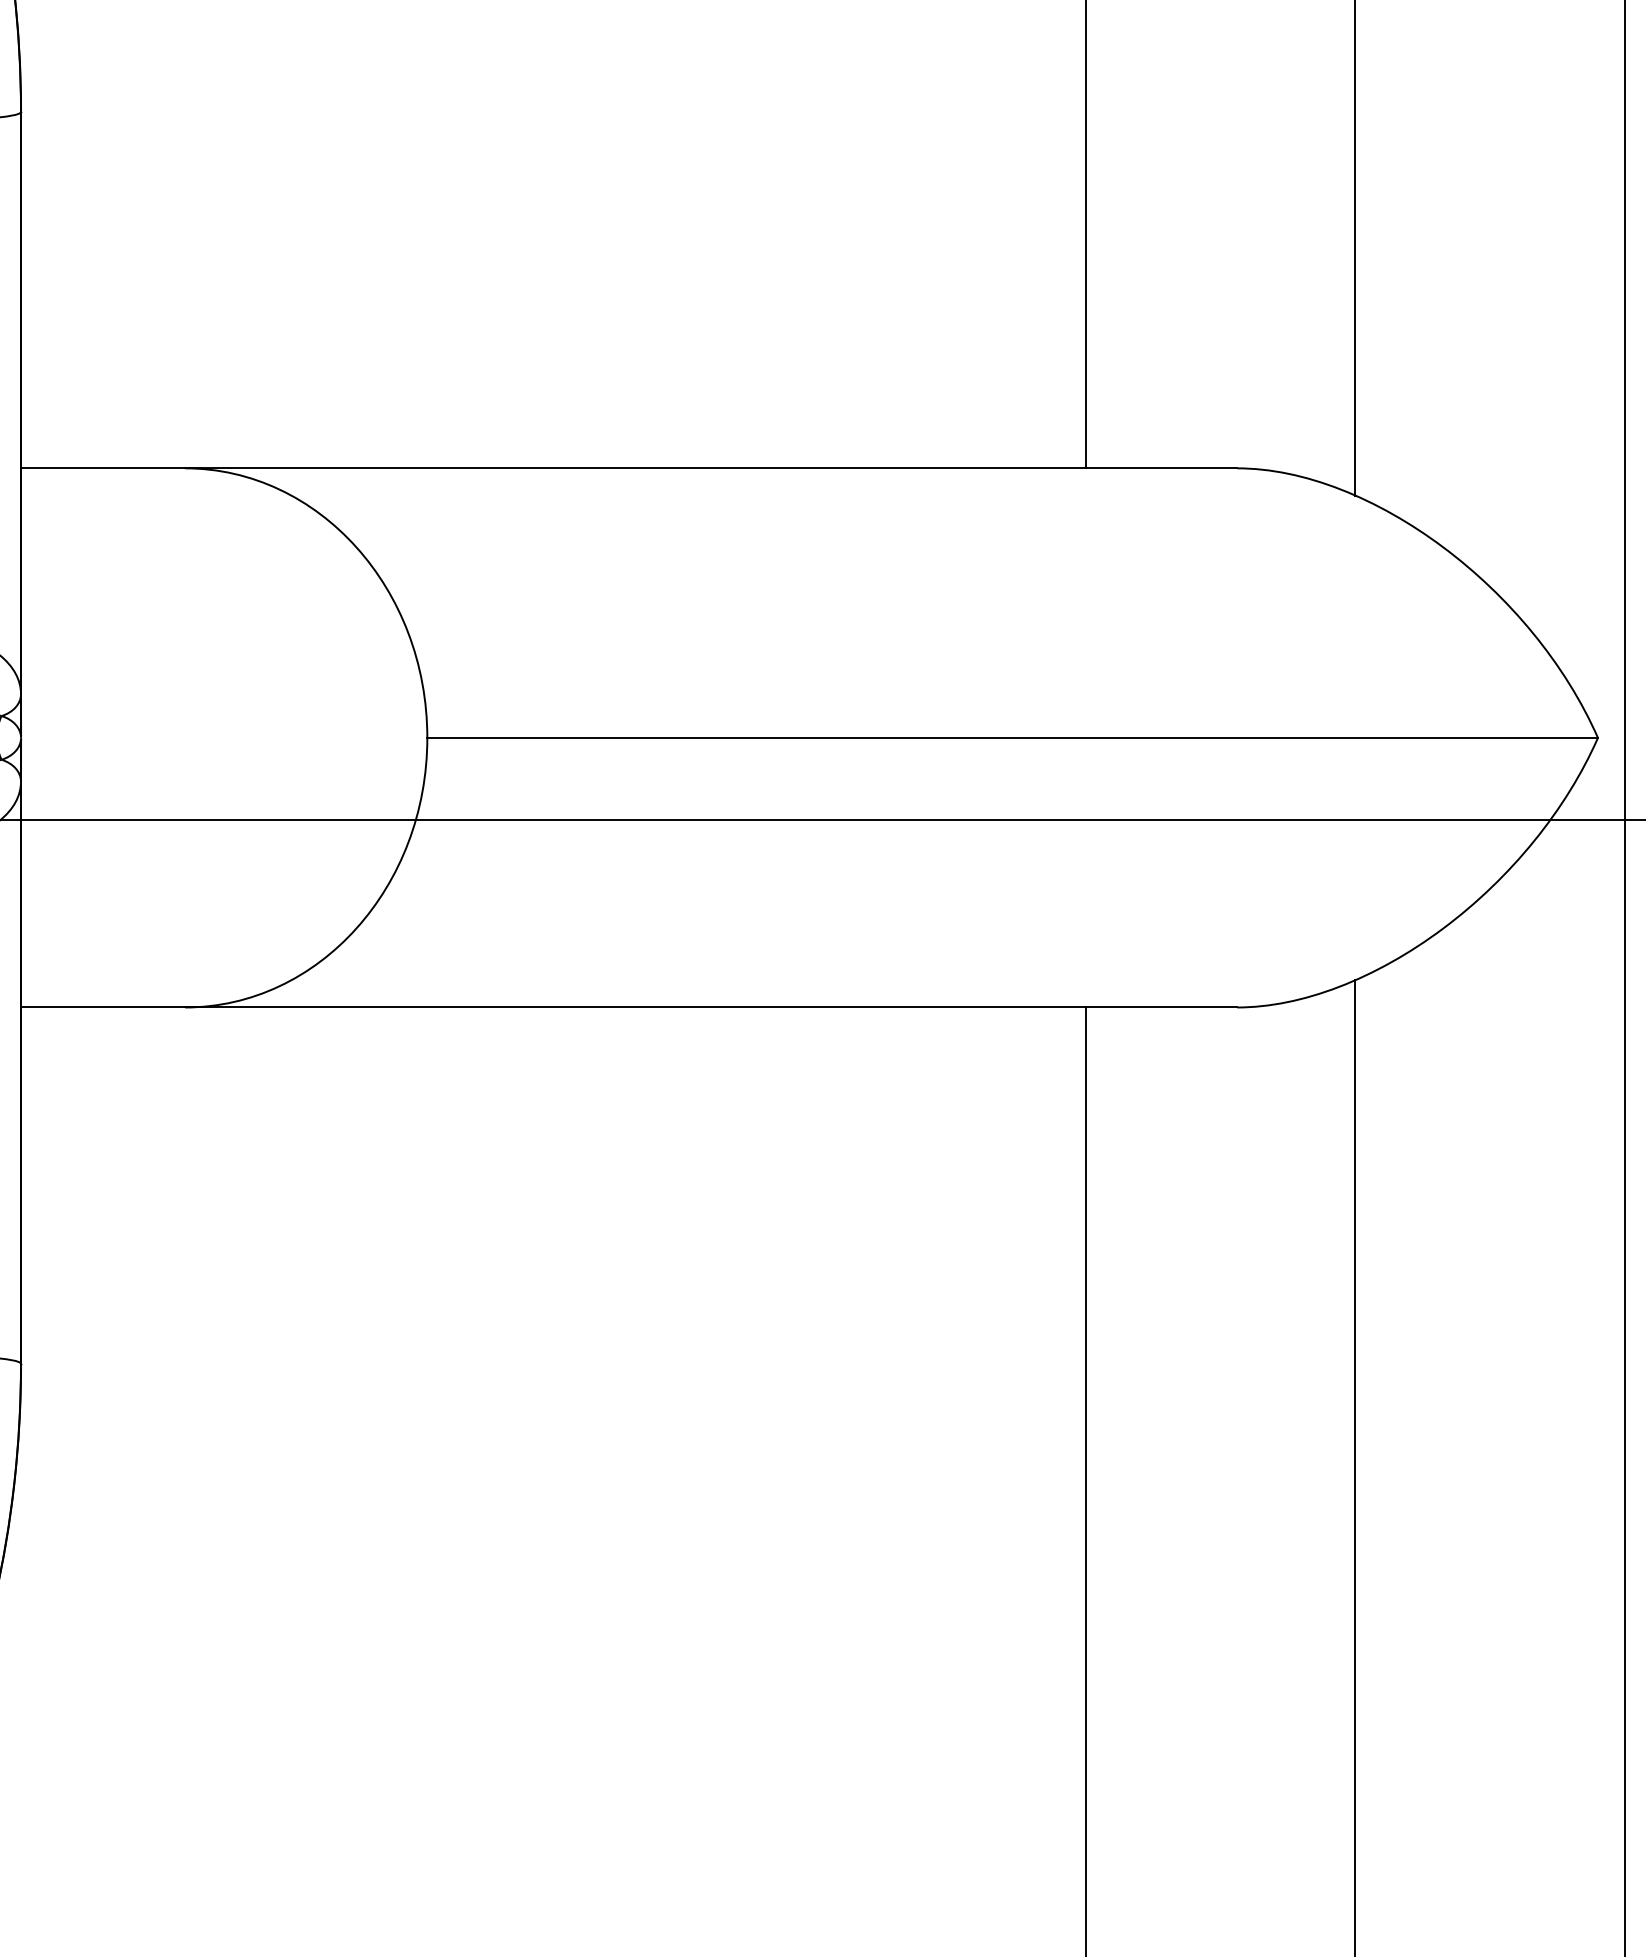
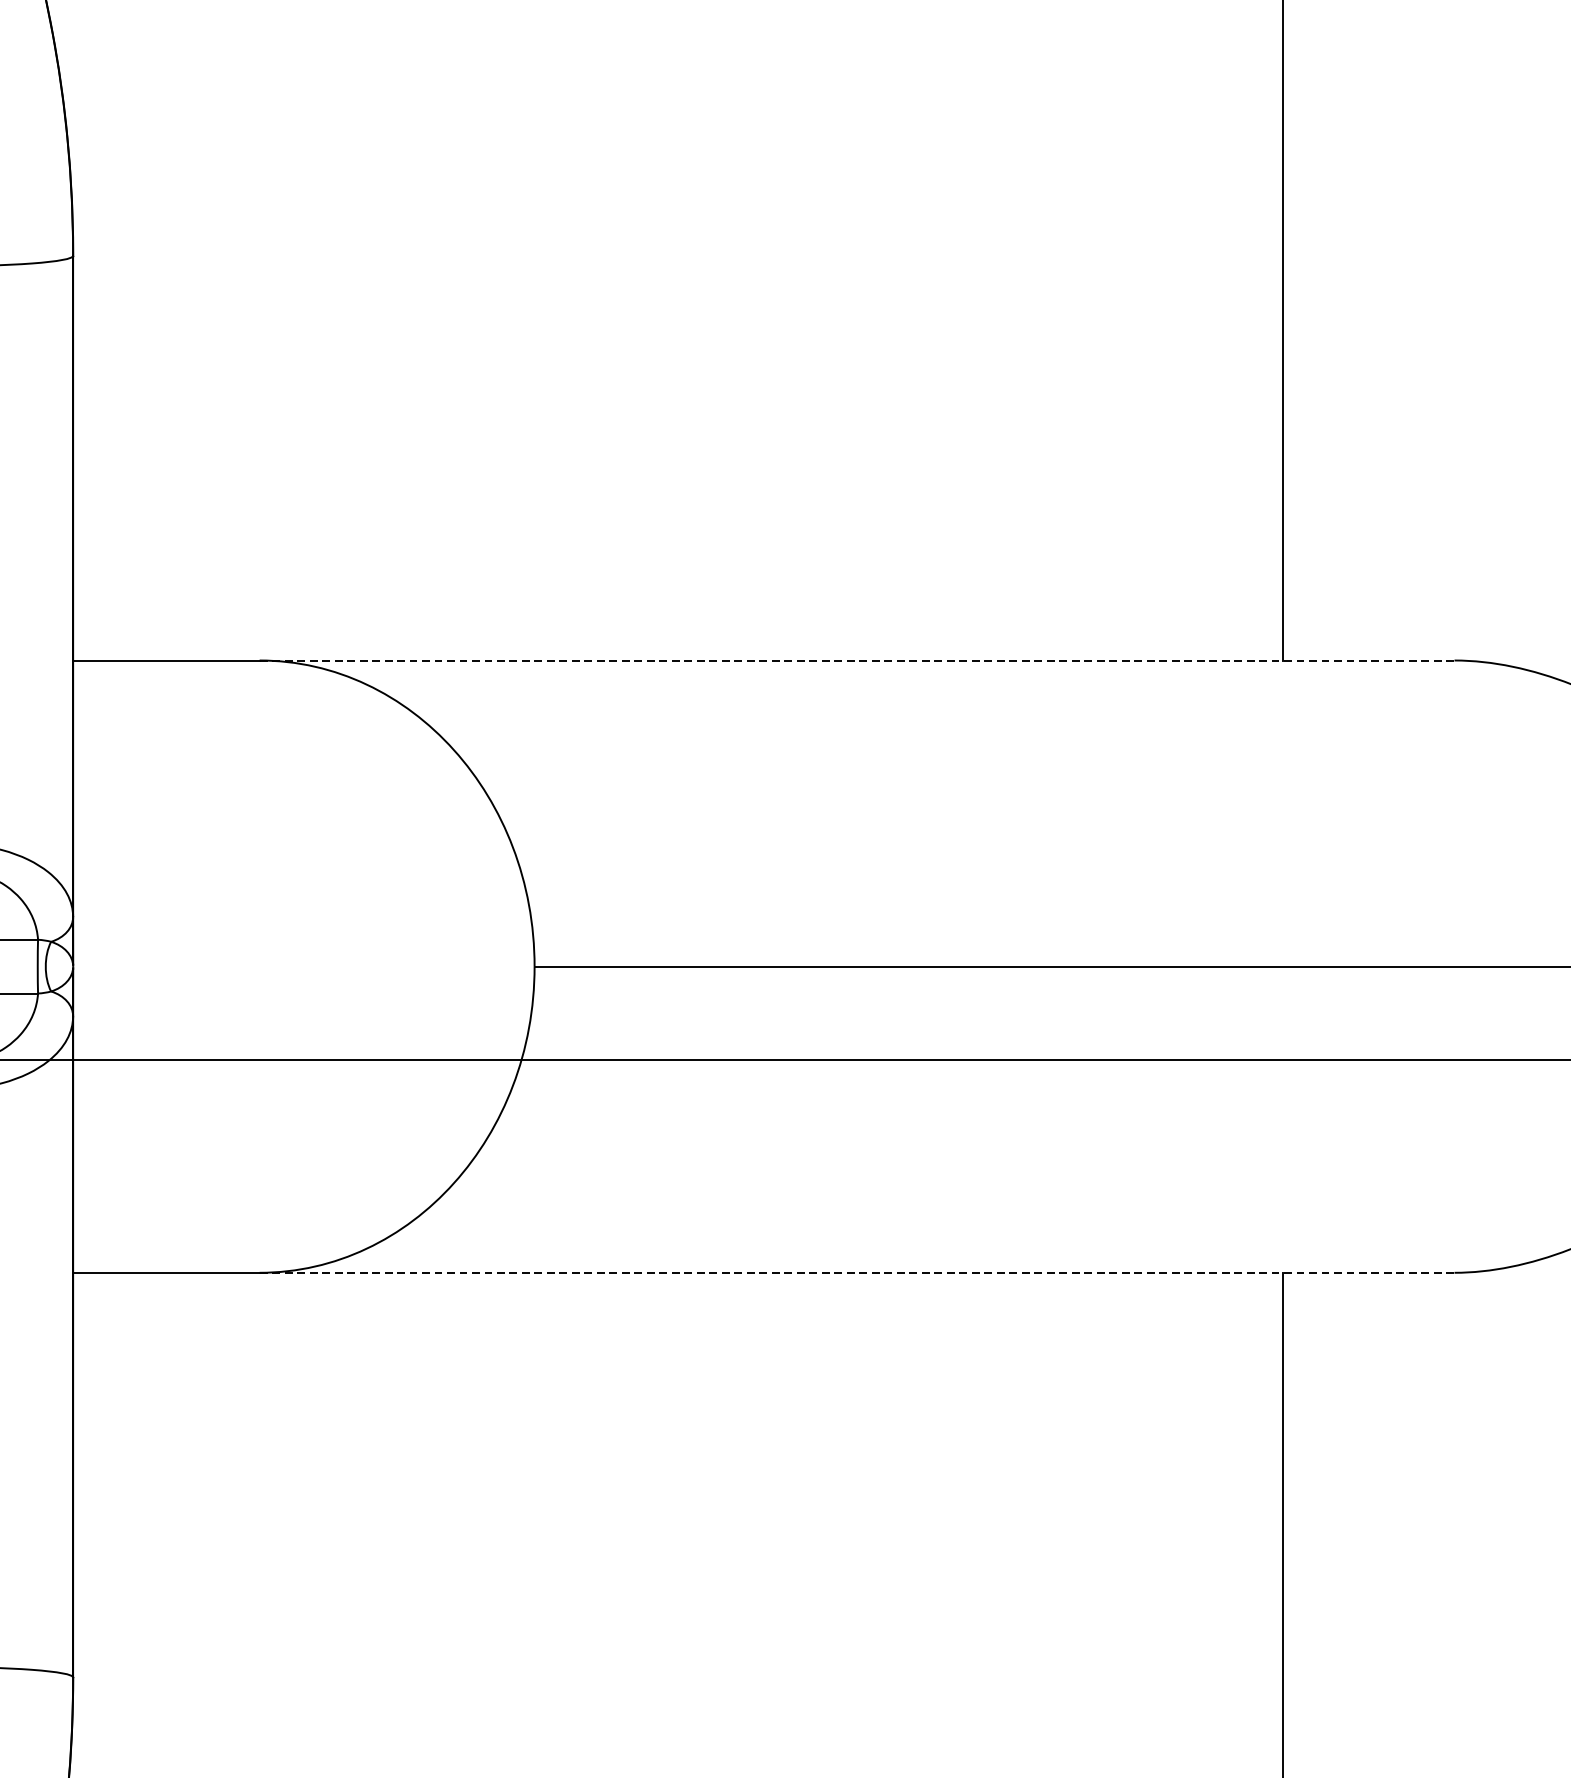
line: (711, 468) -> (857, 660), solid -> dashed
line: (711, 1007) -> (857, 1272), solid -> dashed

